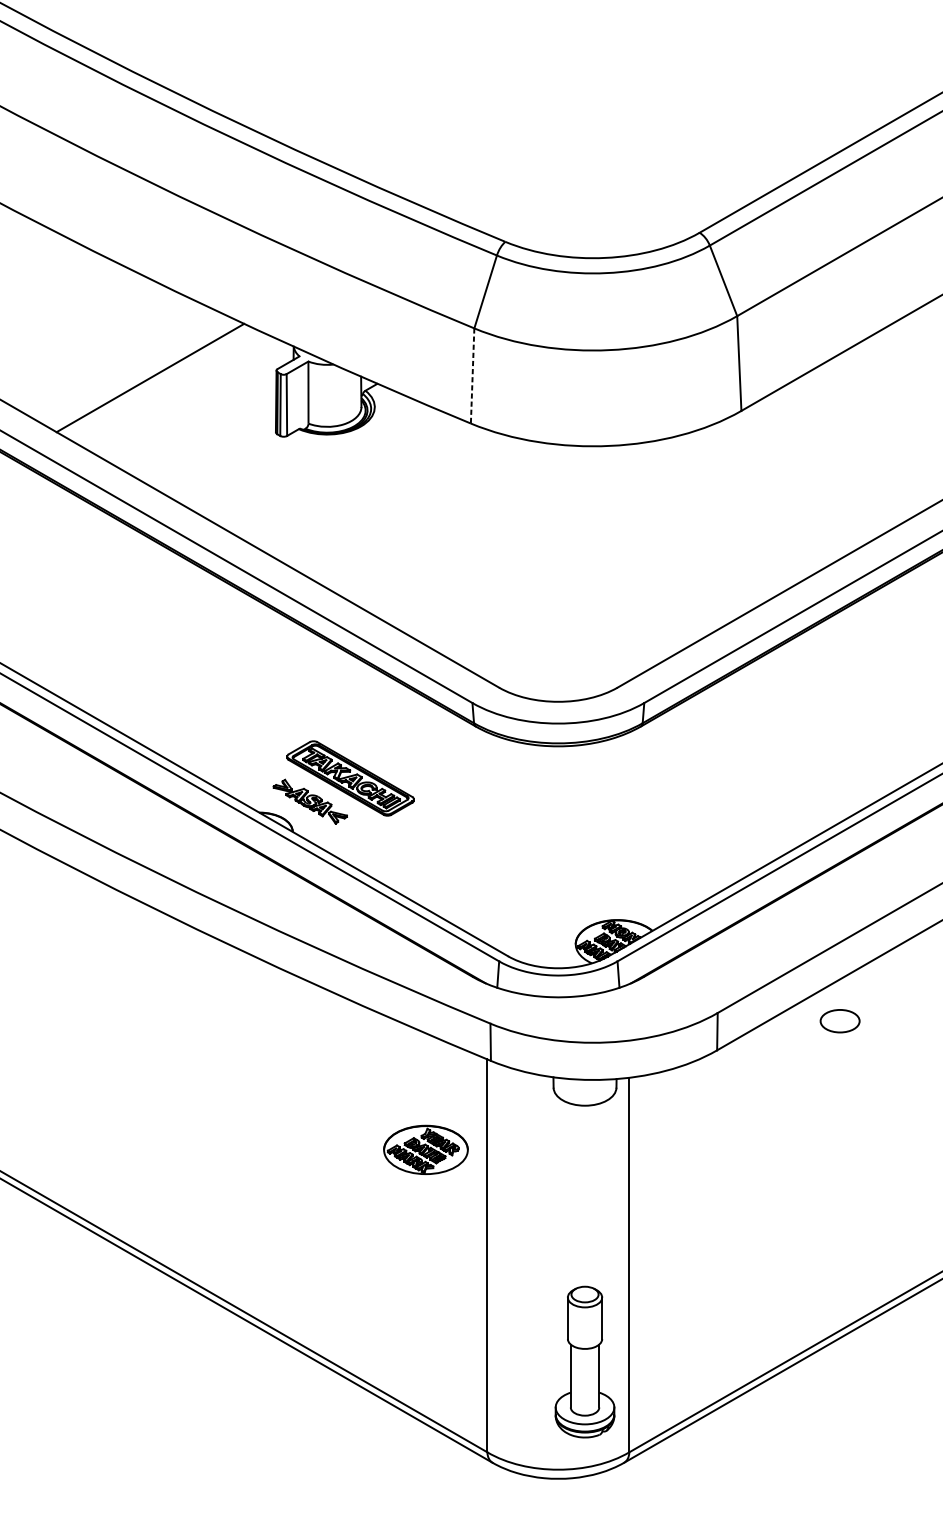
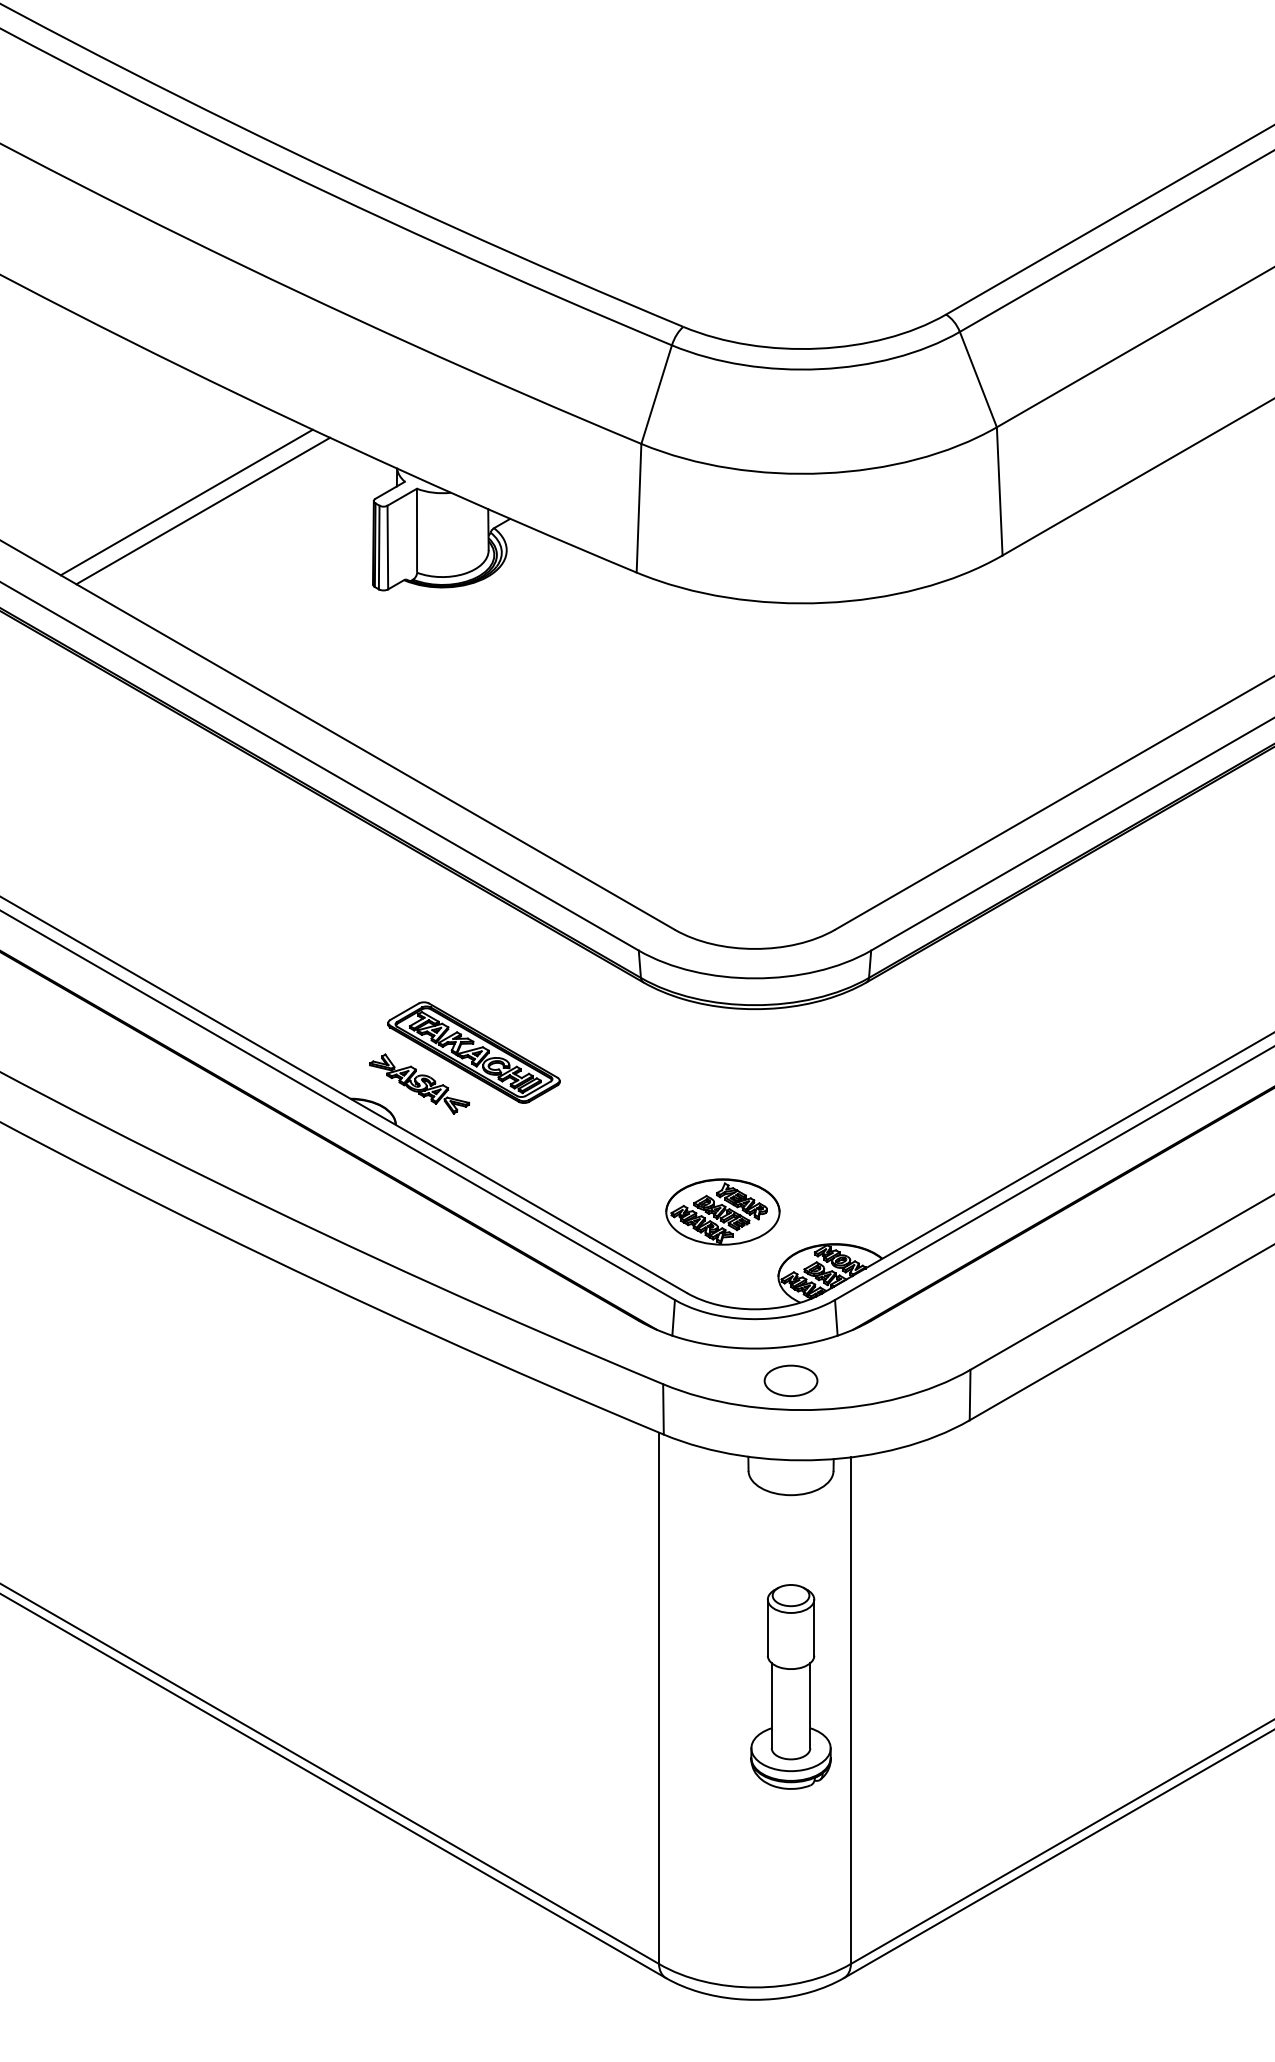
line: (138, 371) -> (186, 502), added
line: (472, 376) -> (639, 508), dashed -> solid
part: (839, 1020) -> (790, 1380), moved
part: (425, 1149) -> (722, 1211), moved
part: (584, 1361) -> (790, 1686), moved

